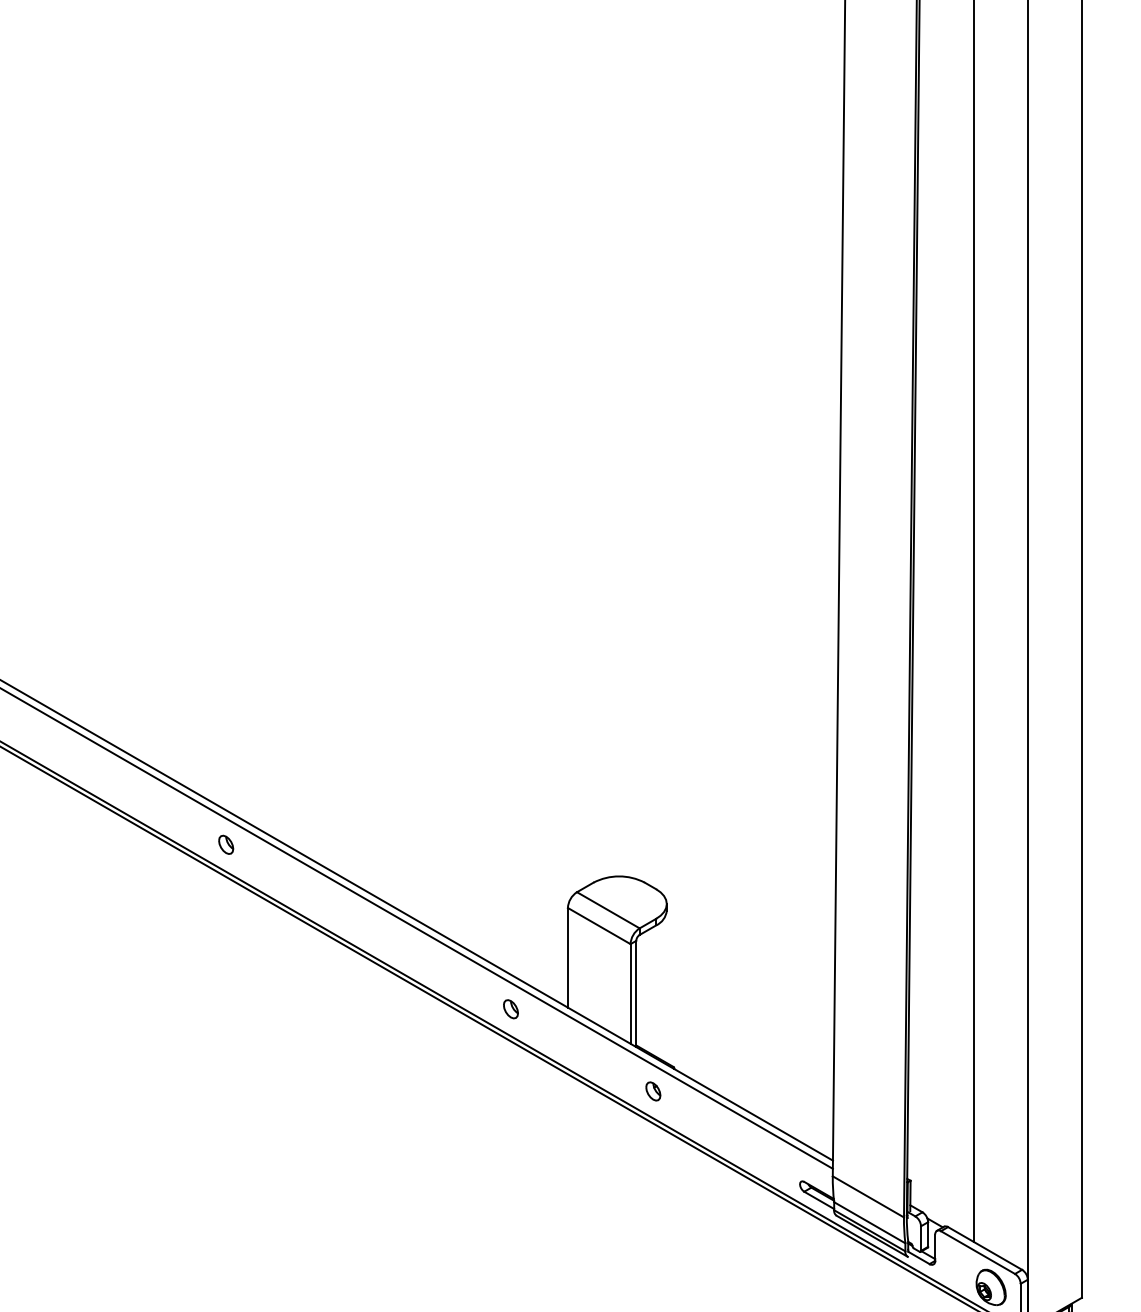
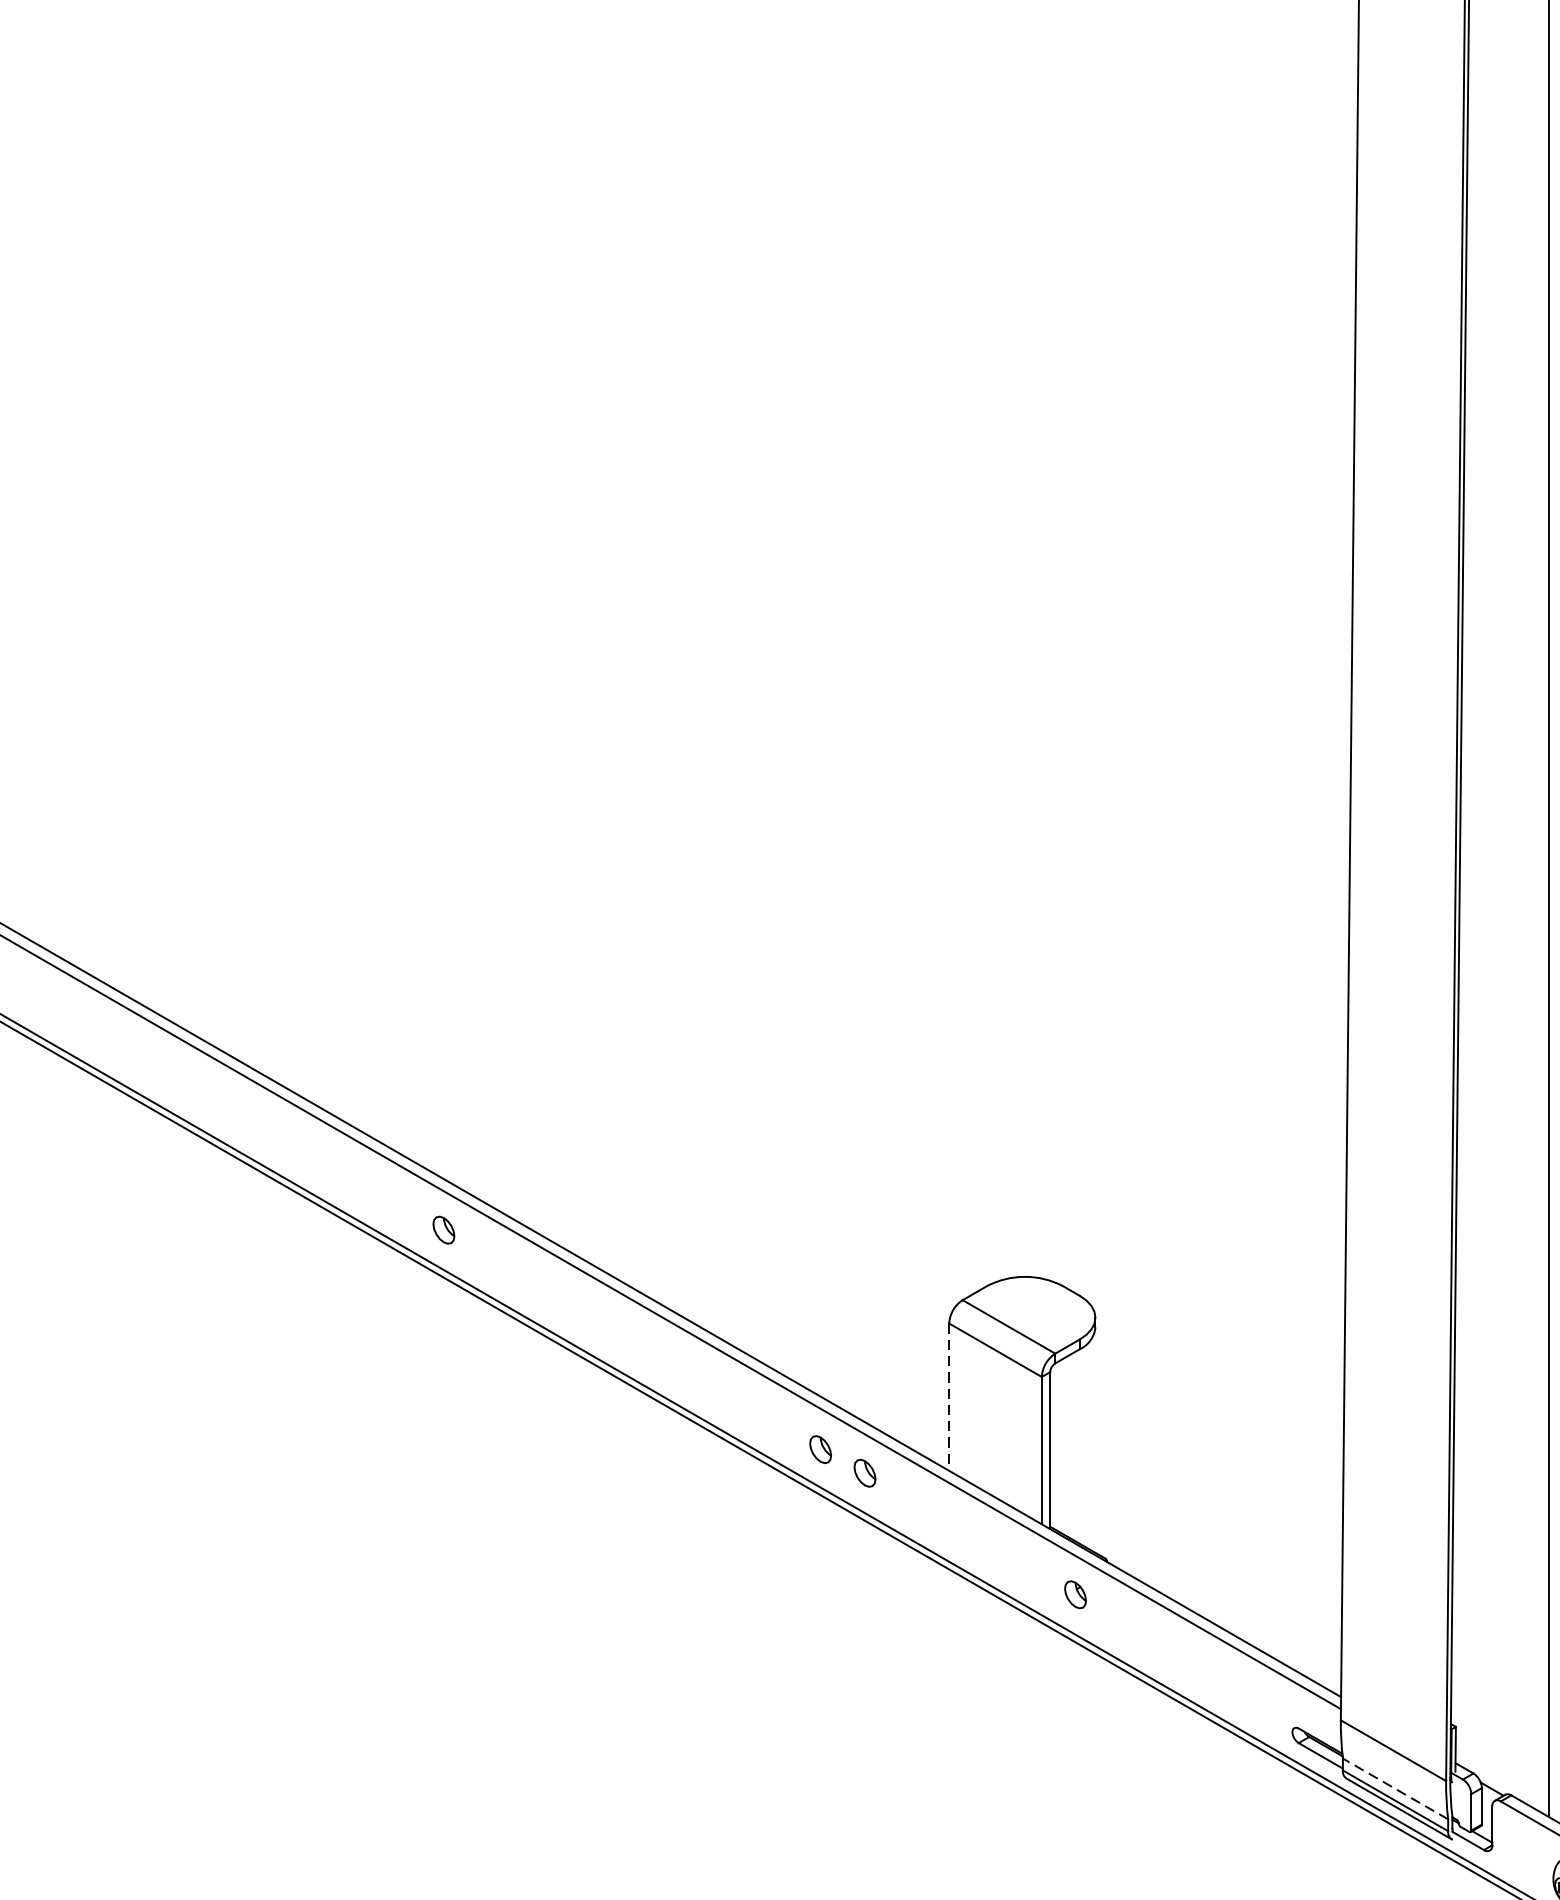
line: (567, 957) -> (948, 1396), solid -> dashed
part: (480, 993) -> (819, 1449), added
line: (869, 1222) -> (1395, 1788), solid -> dashed

